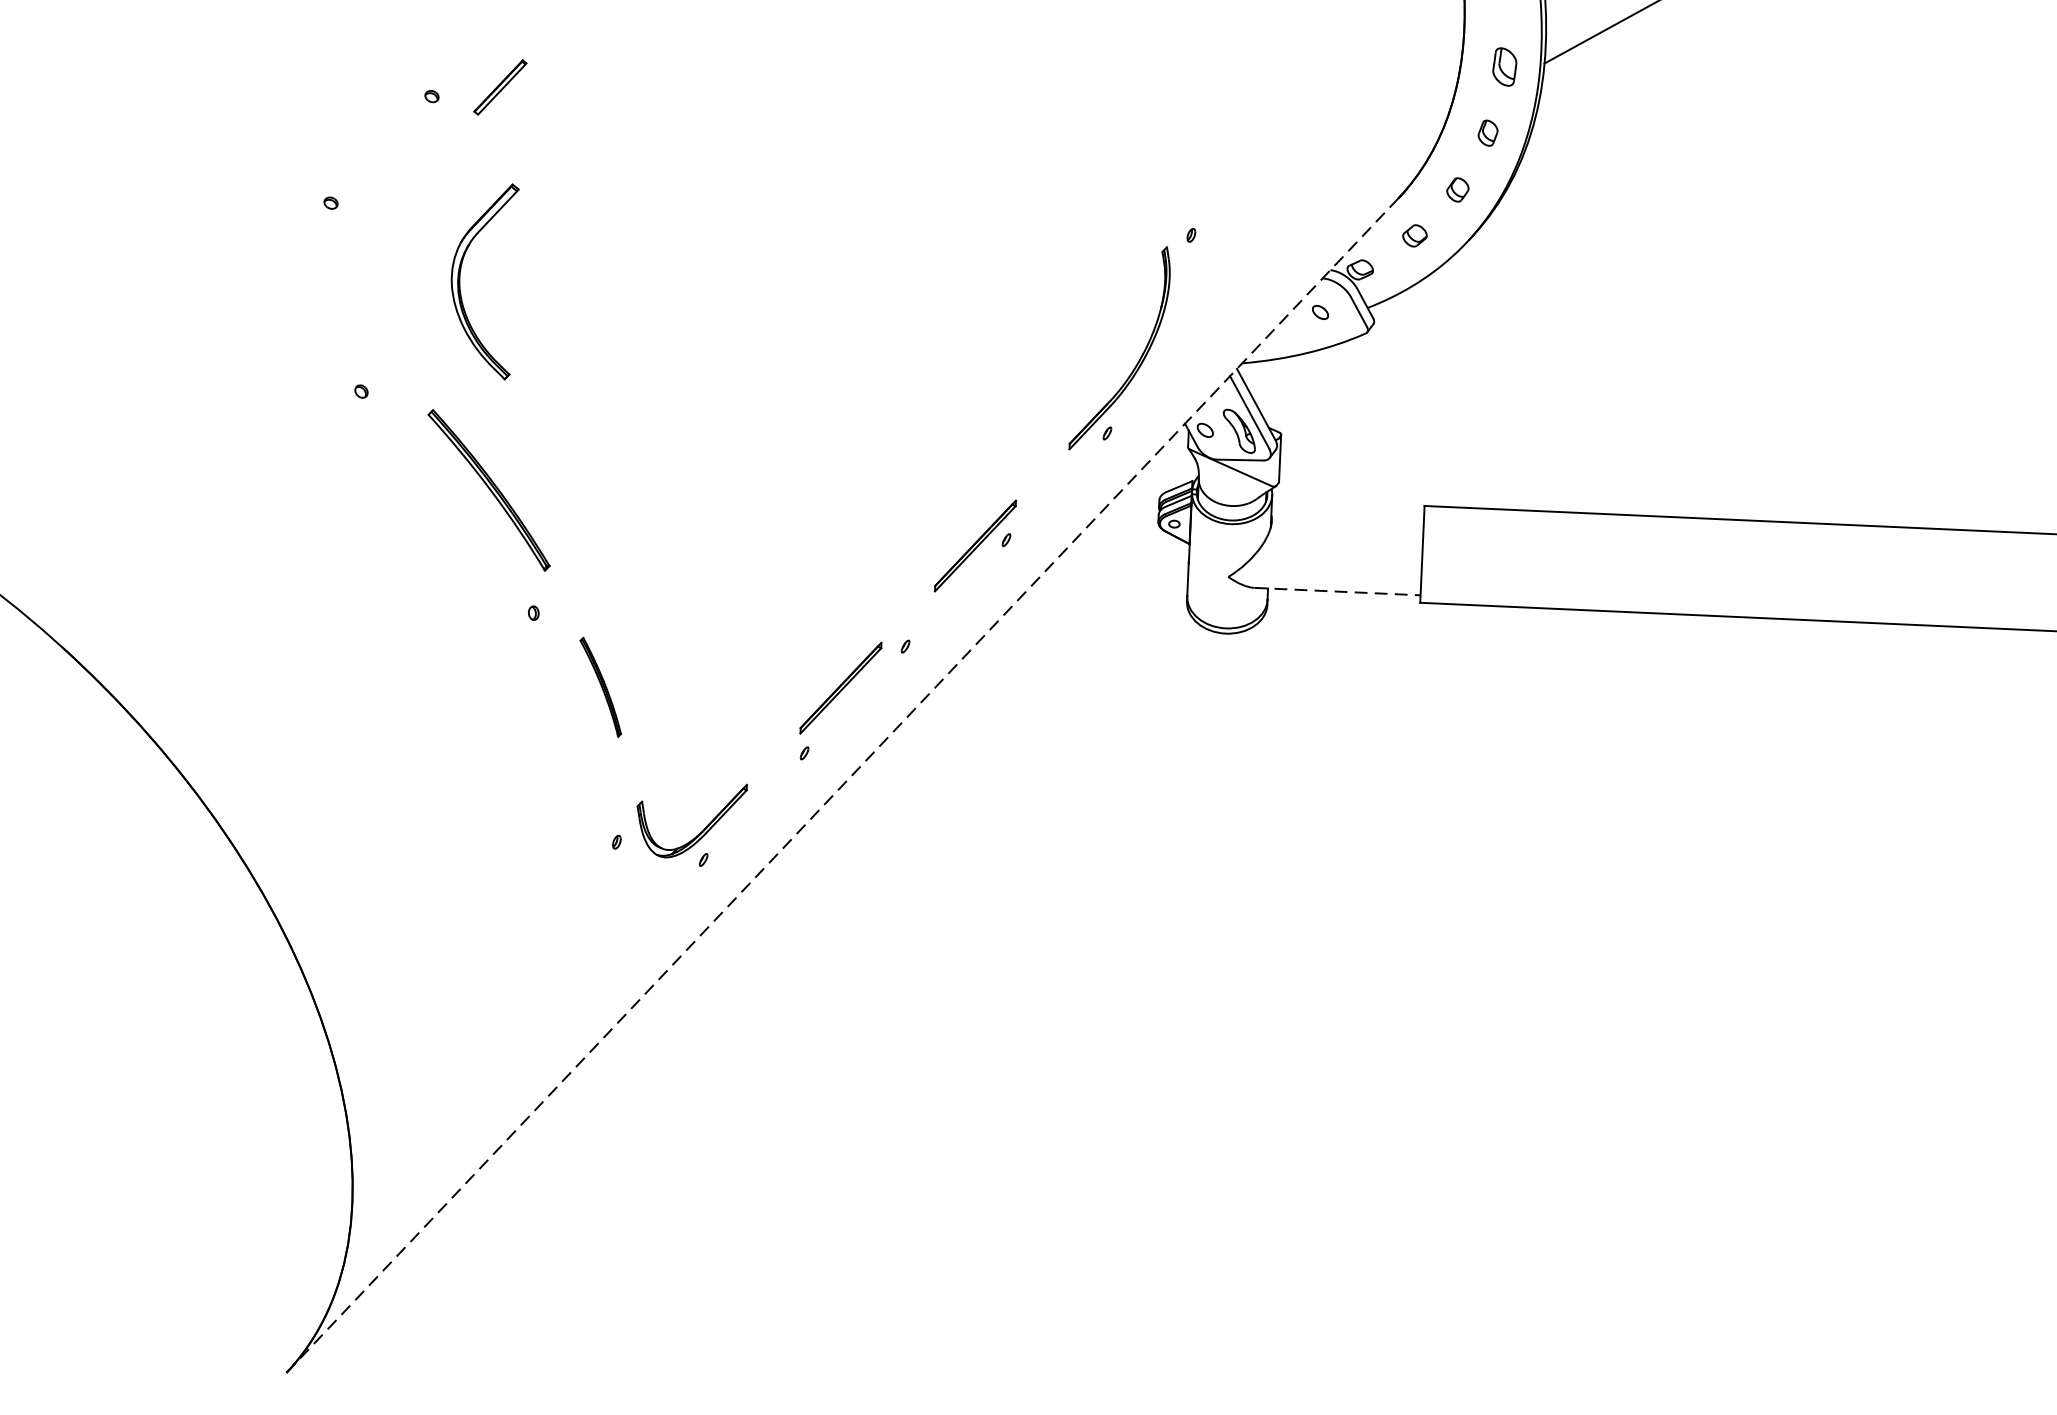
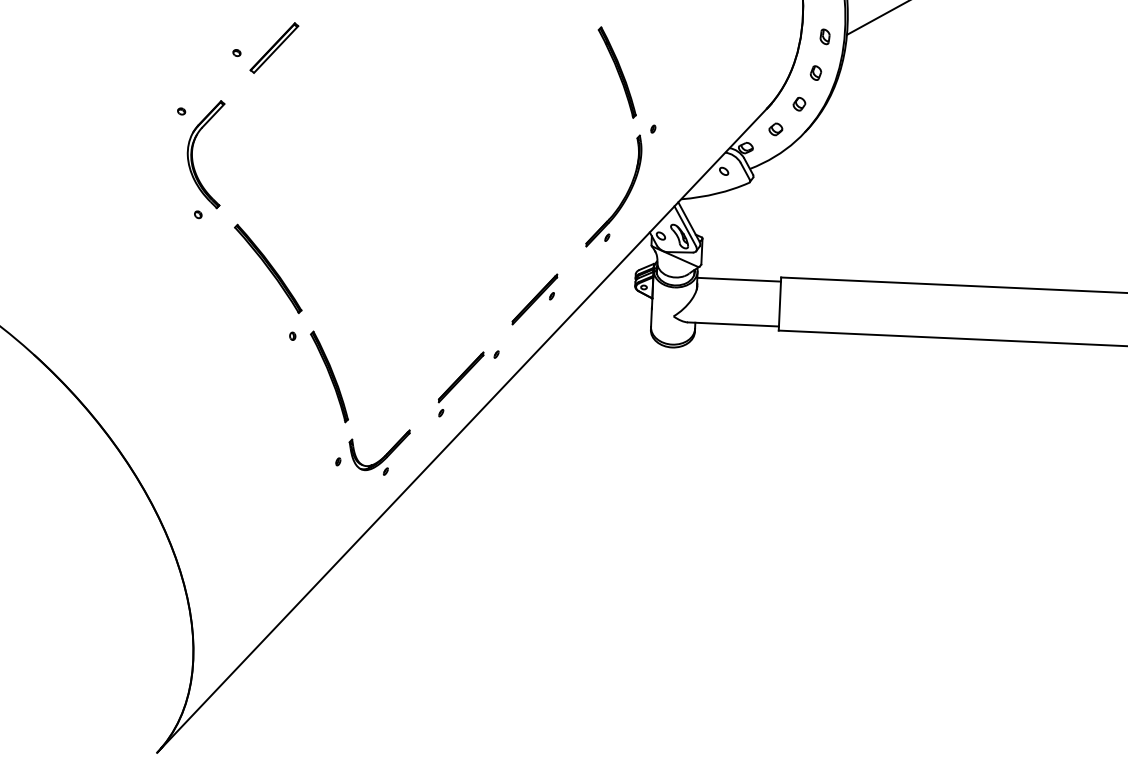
part: (1503, 66) -> (824, 36), size x0.71
part: (500, 86) -> (274, 47), size x1.67
part: (1124, 132) -> (616, 72), added
part: (462, 288) -> (193, 158), moved
line: (1346, 509) -> (738, 279), added
line: (1337, 591) -> (733, 324), dashed -> solid
part: (600, 686) -> (329, 376), size x1.67
line: (841, 786) -> (461, 431), dashed -> solid

